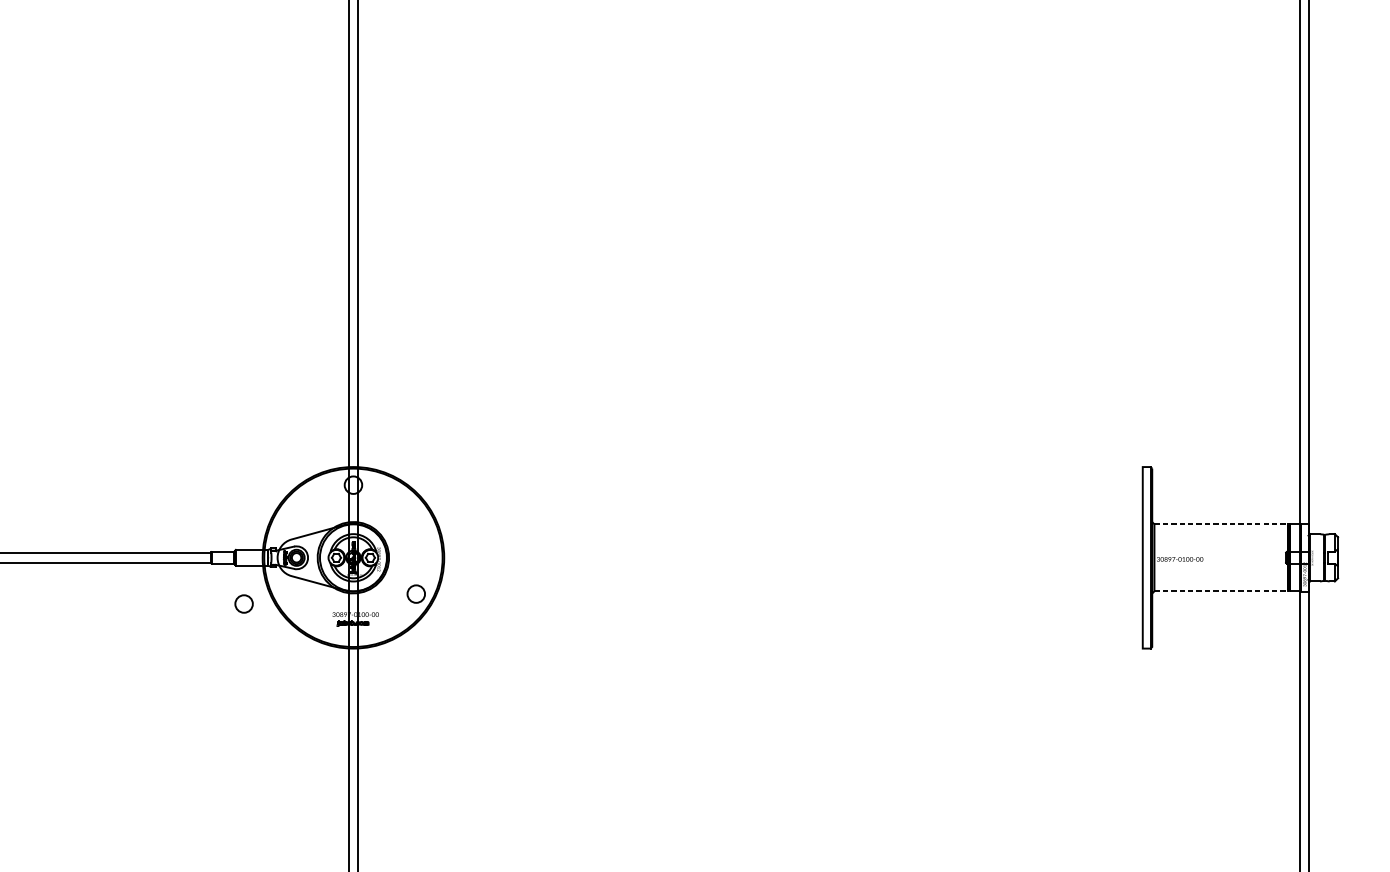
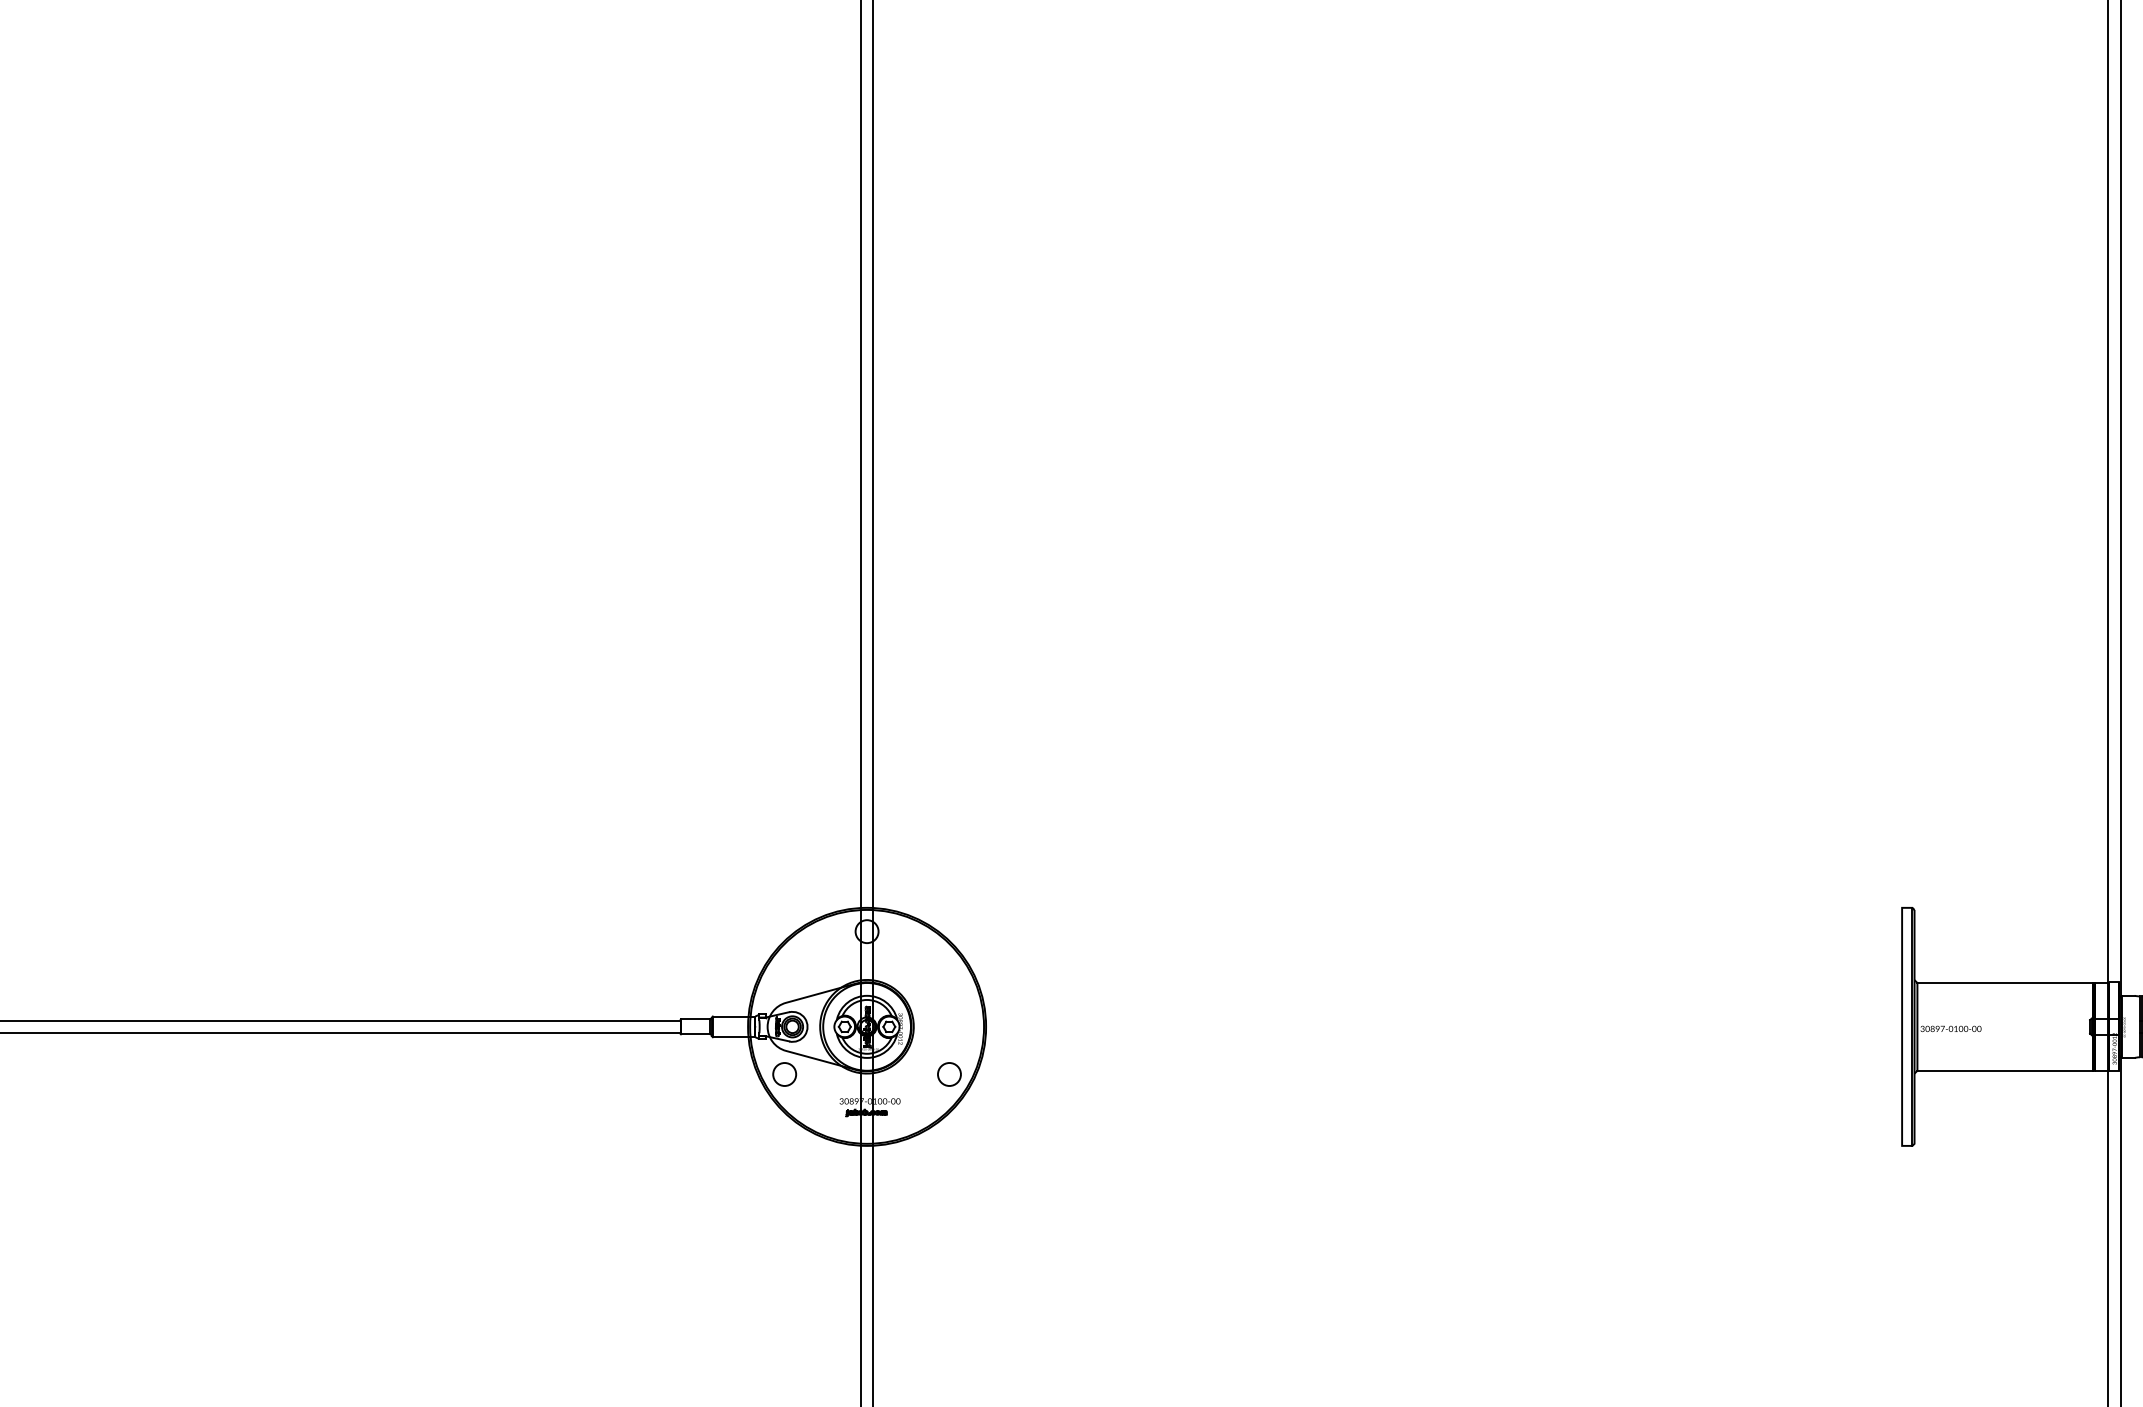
line: (1220, 524) -> (2004, 983), dashed -> solid
line: (1220, 591) -> (2004, 1070), dashed -> solid
circle: (243, 604) -> (784, 1074), moved

